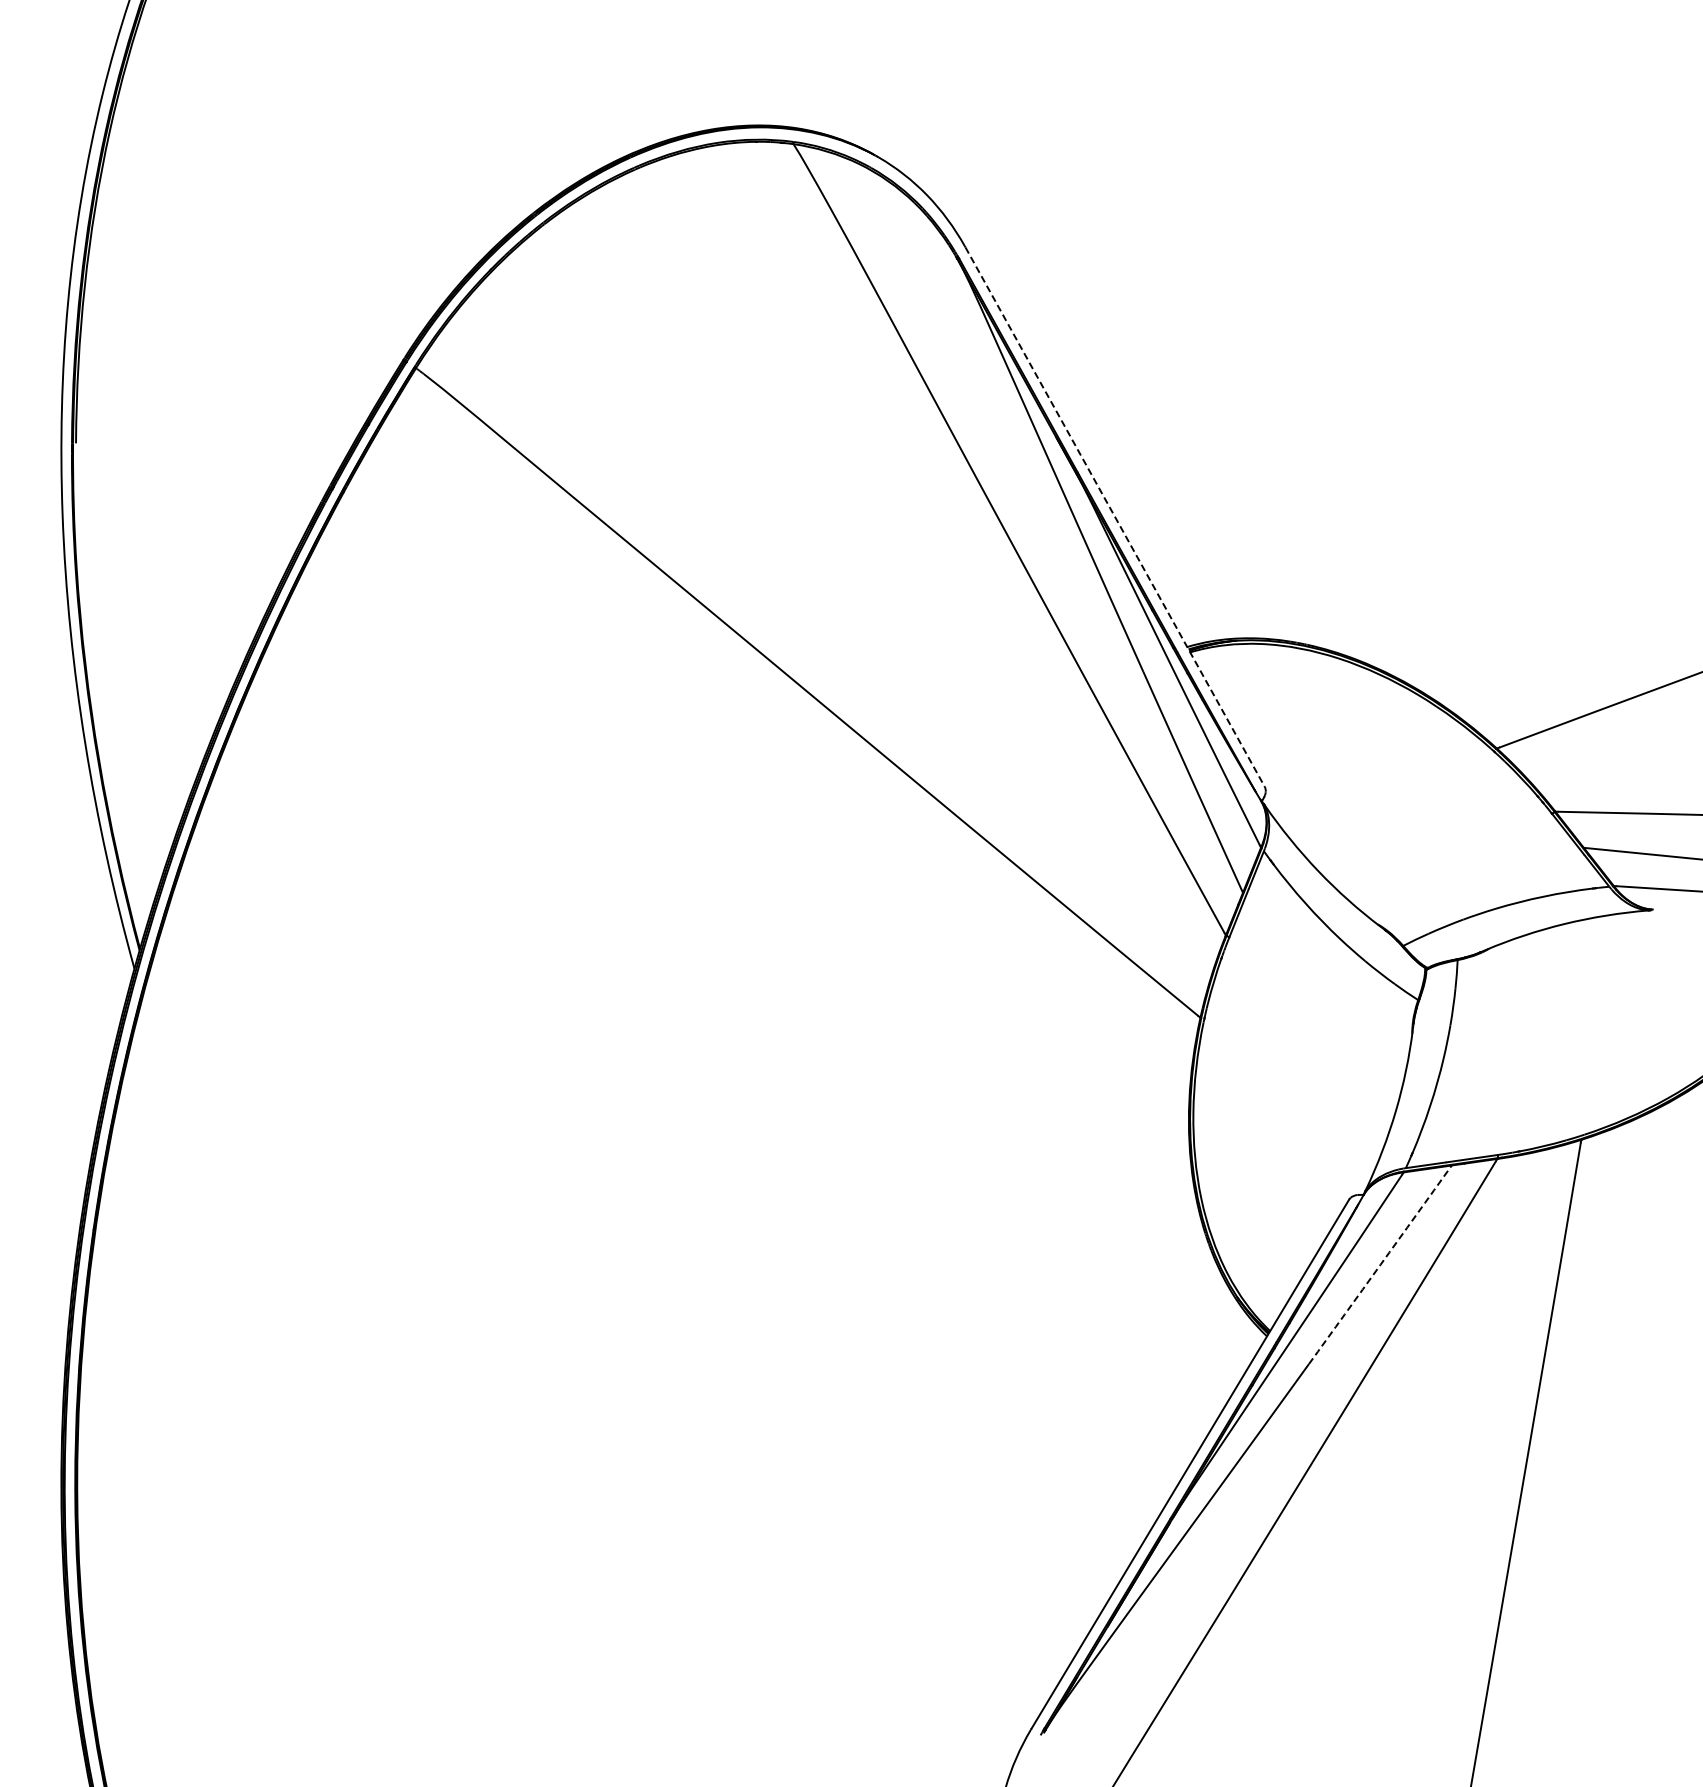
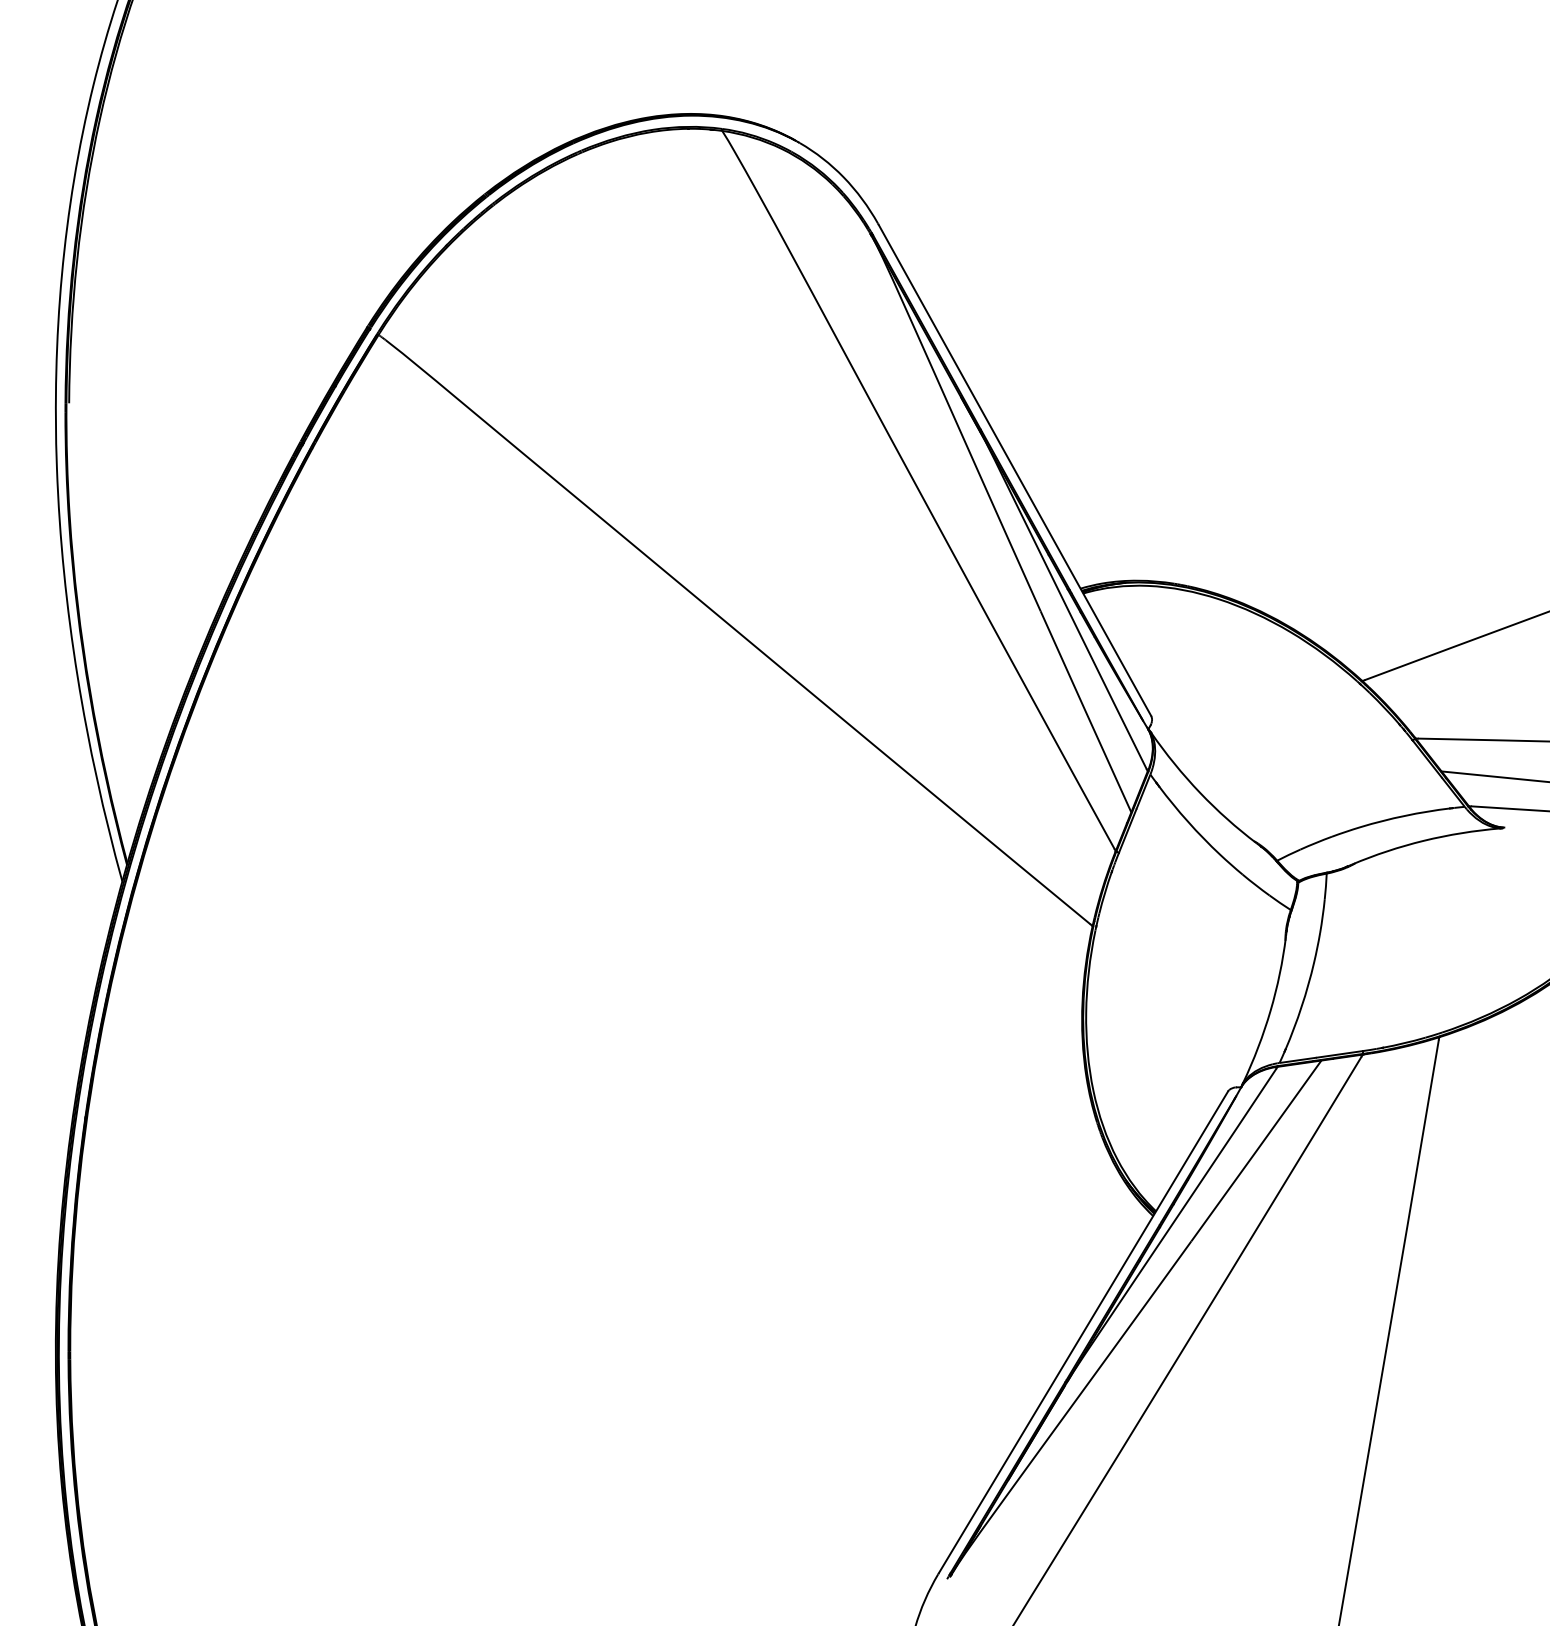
line: (1115, 517) -> (1015, 470), dashed -> solid
arc: (1380, 1264) -> (1256, 1150), dashed -> solid

